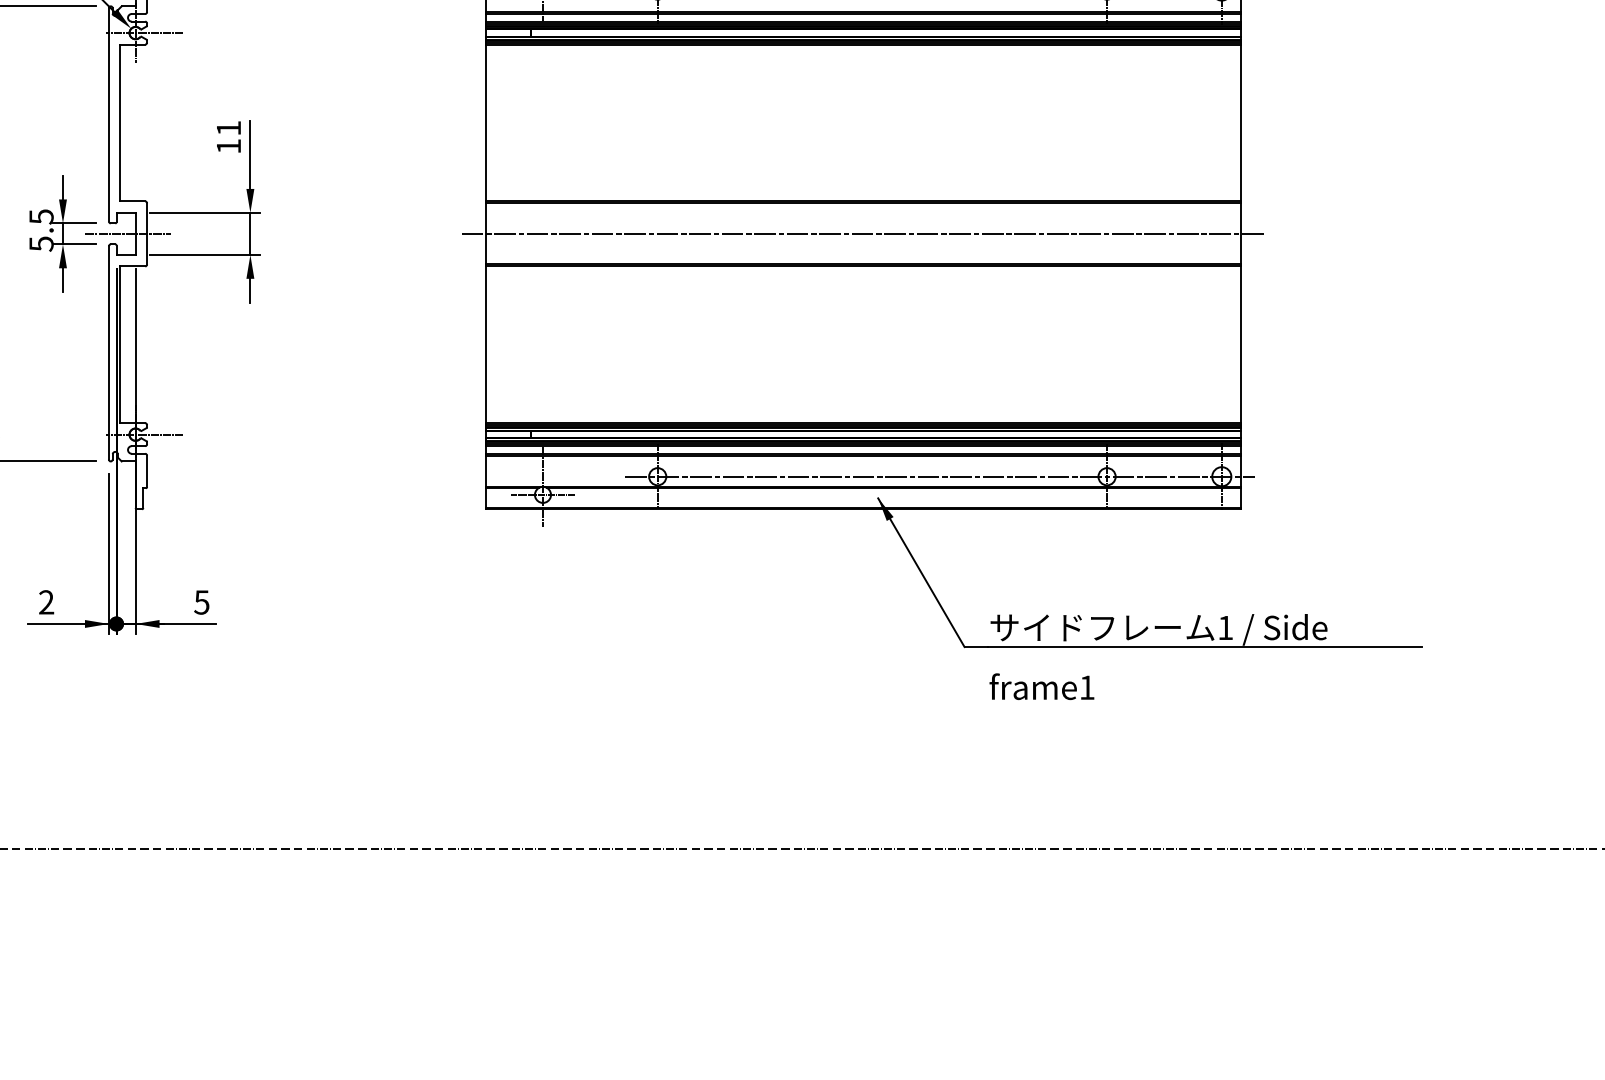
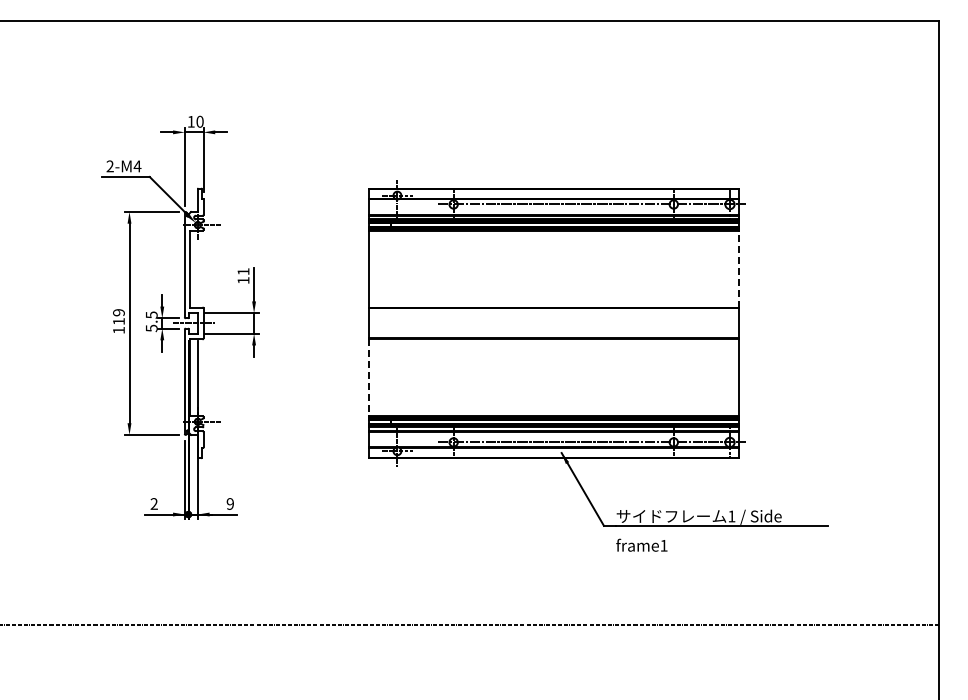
line: (1241, 121) -> (739, 268), solid -> dashed
line: (863, 233) -> (554, 323), removed
line: (485, 346) -> (369, 378), solid -> dashed
text: (200, 601) -> (229, 503), 5 -> 9

